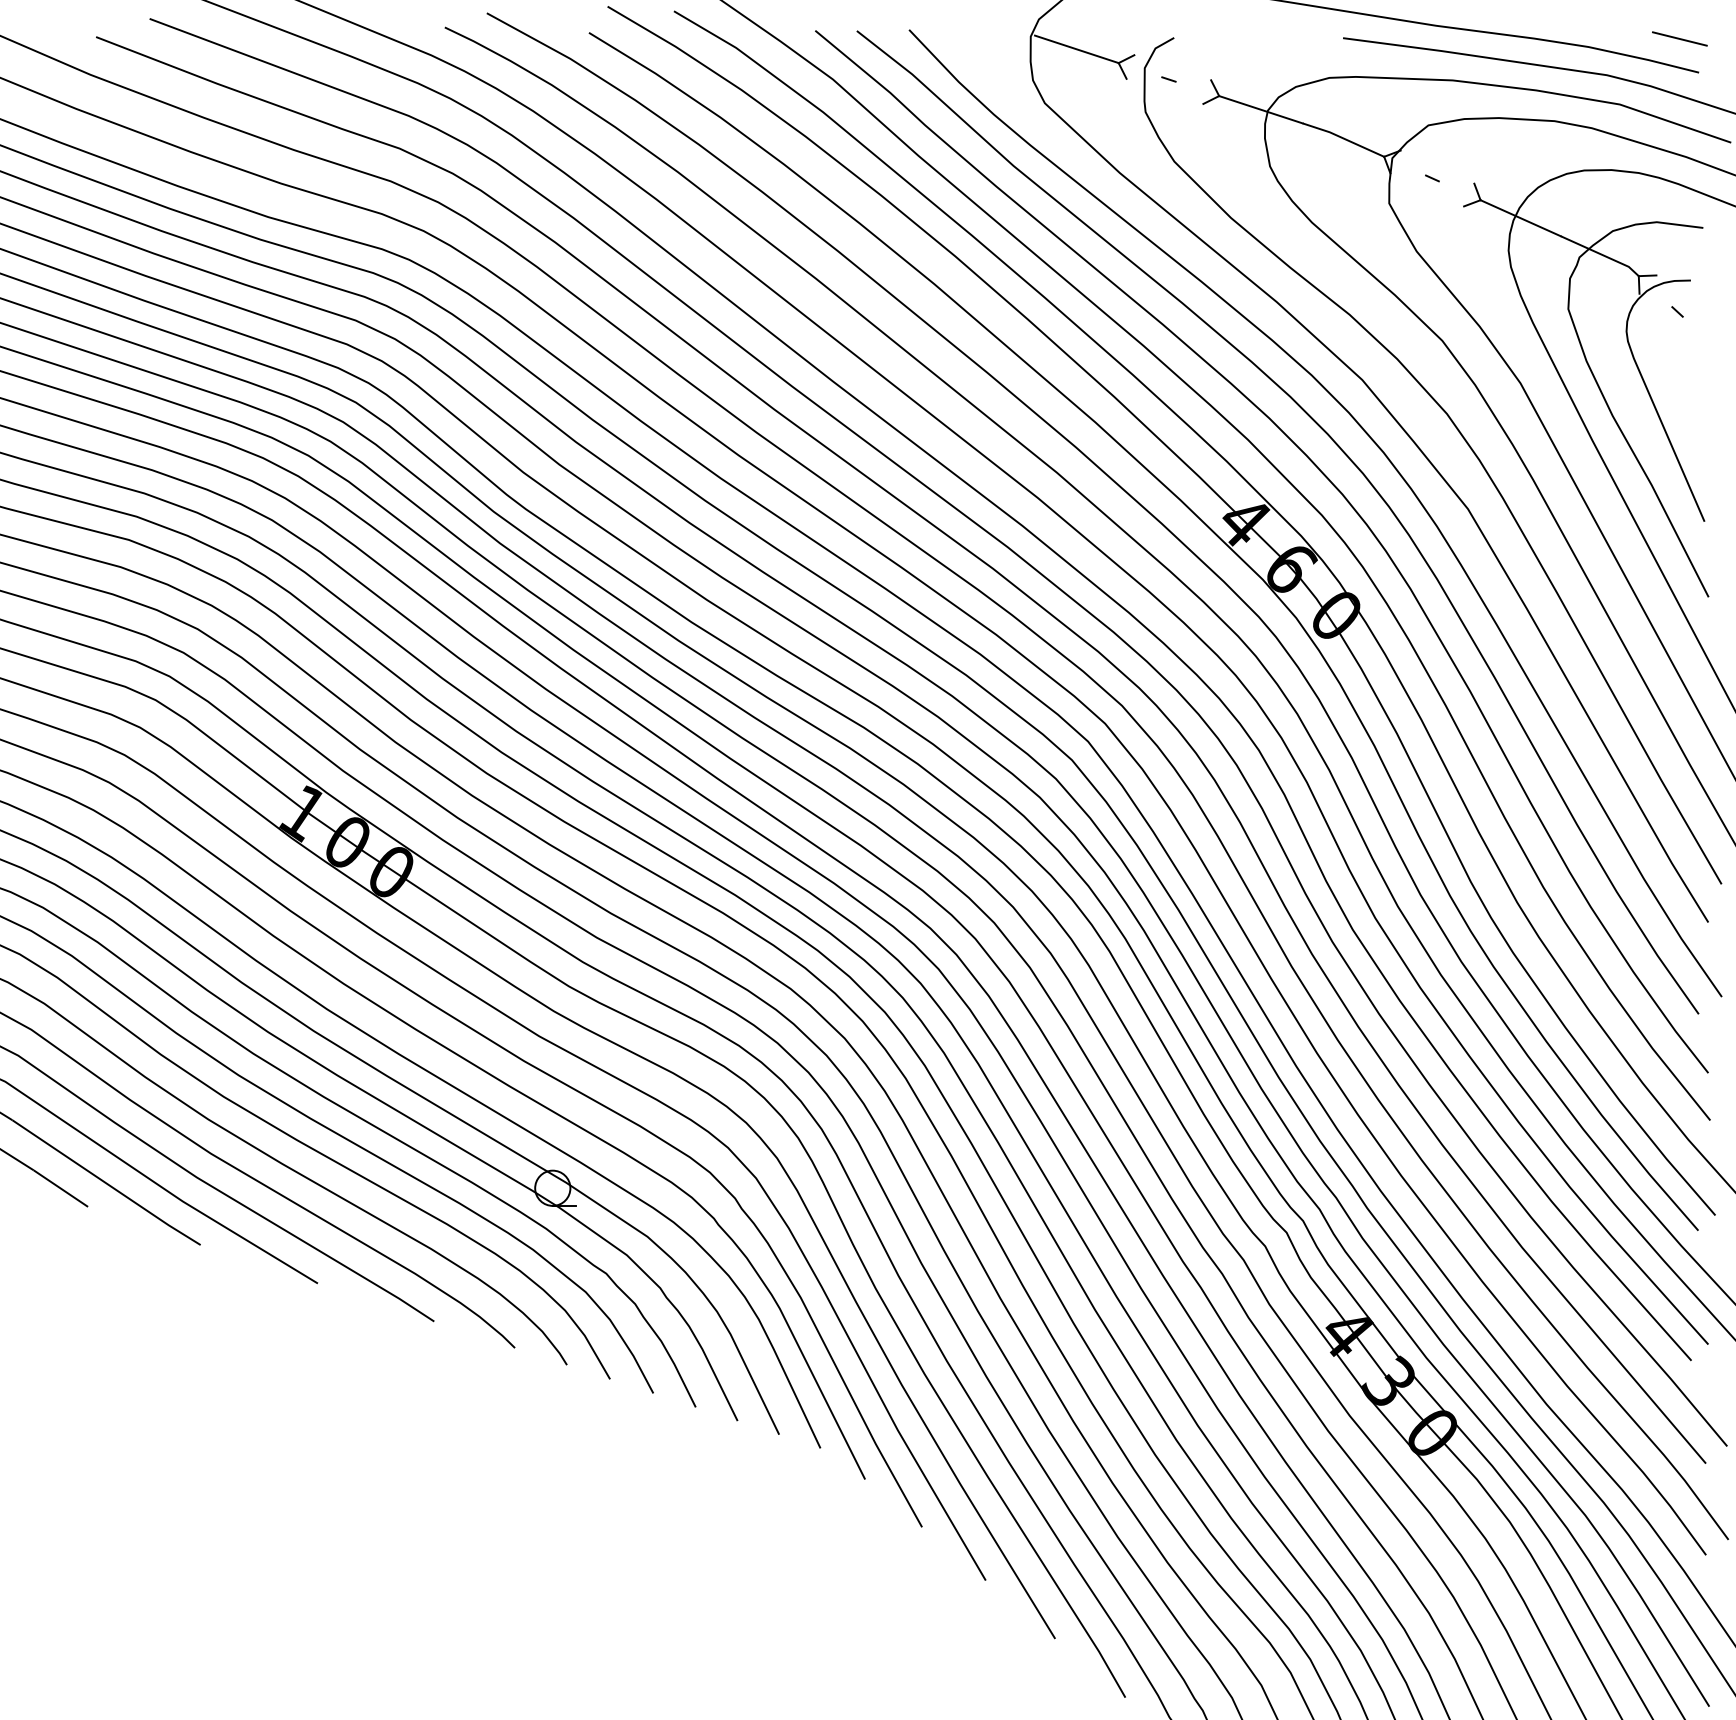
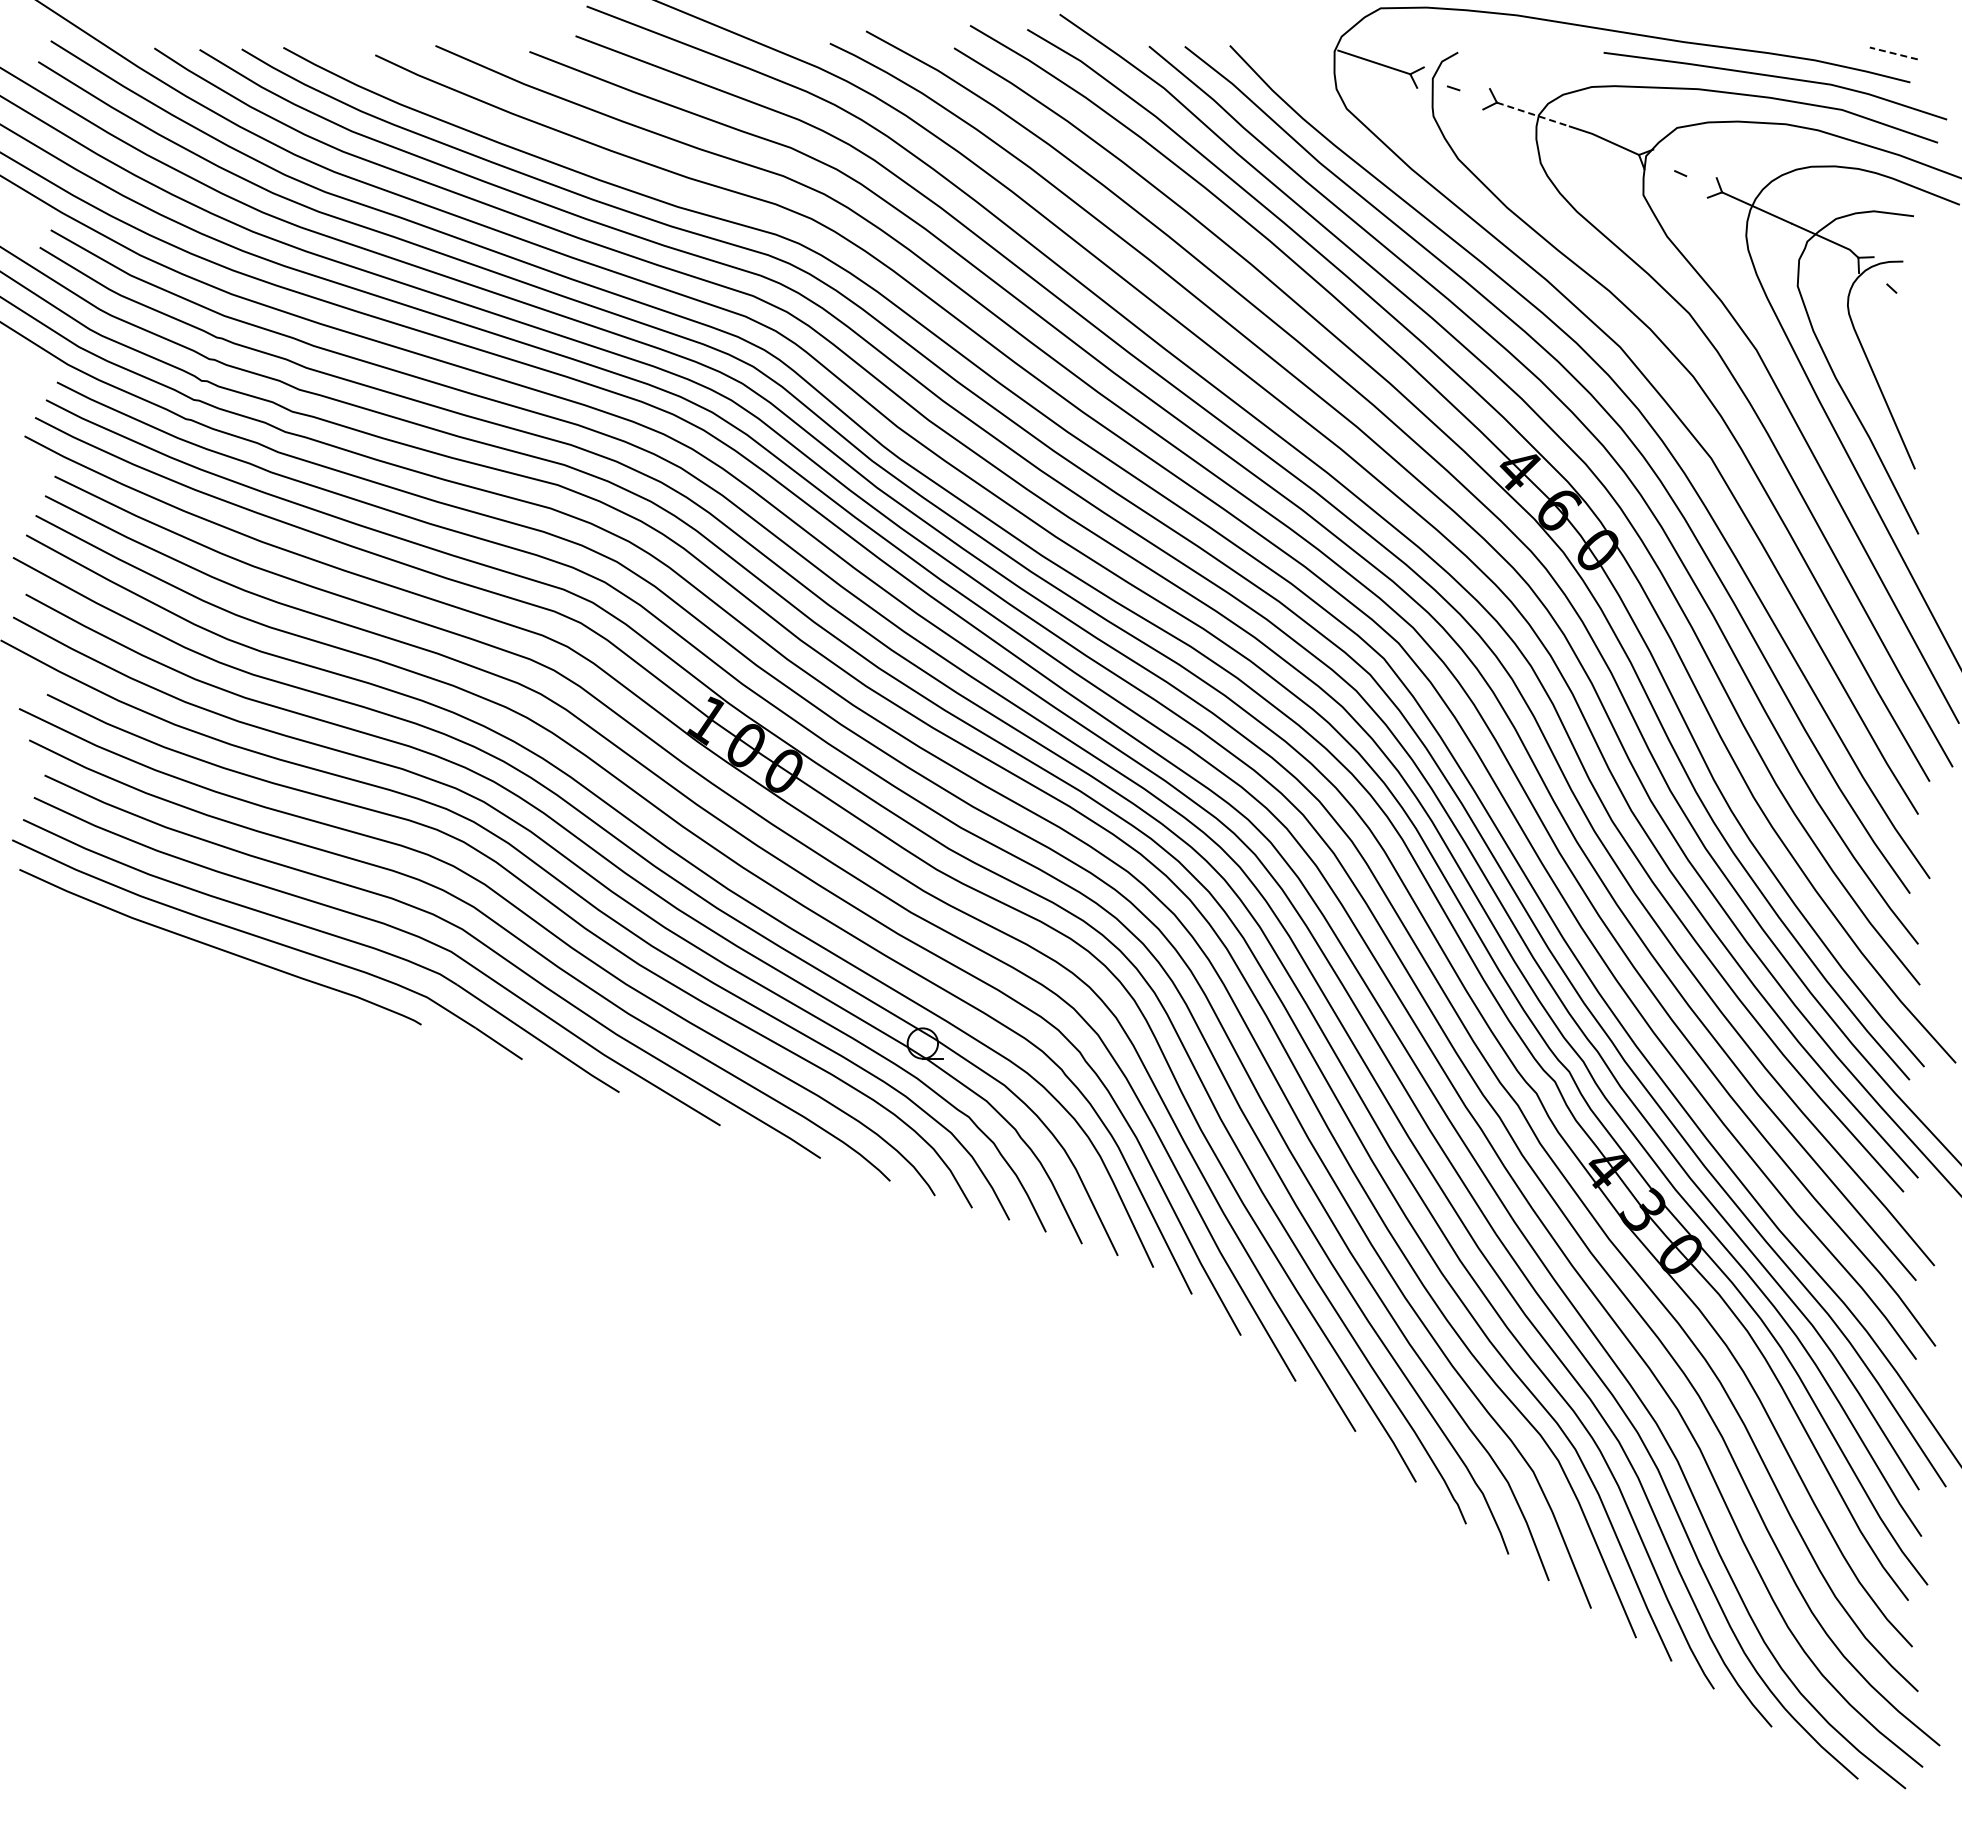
line: (1679, 39) -> (1893, 53), solid -> dashed
line: (1260, 109) -> (1532, 114), solid -> dashed

